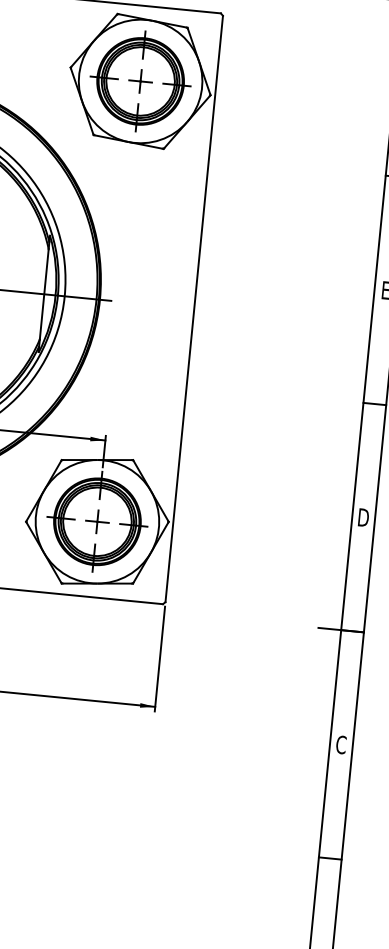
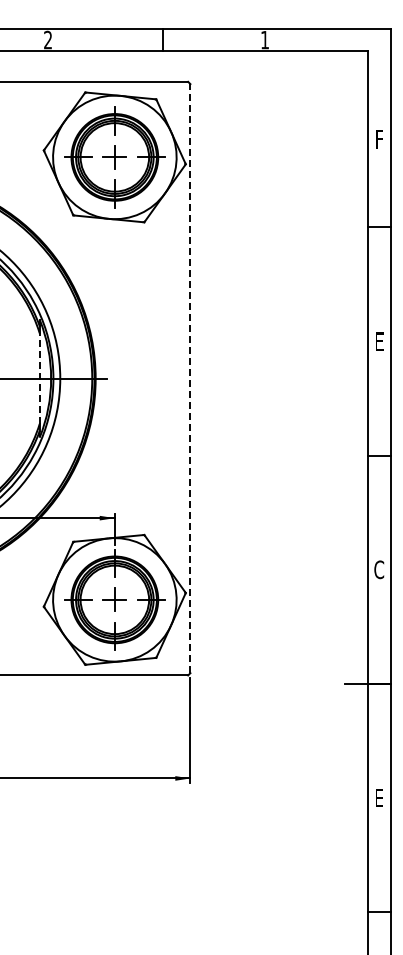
line: (44, 294) -> (39, 378), solid -> dashed
line: (194, 308) -> (190, 378), solid -> dashed
text: (363, 517) -> (379, 569), D -> C
text: (341, 744) -> (379, 797), C -> E

